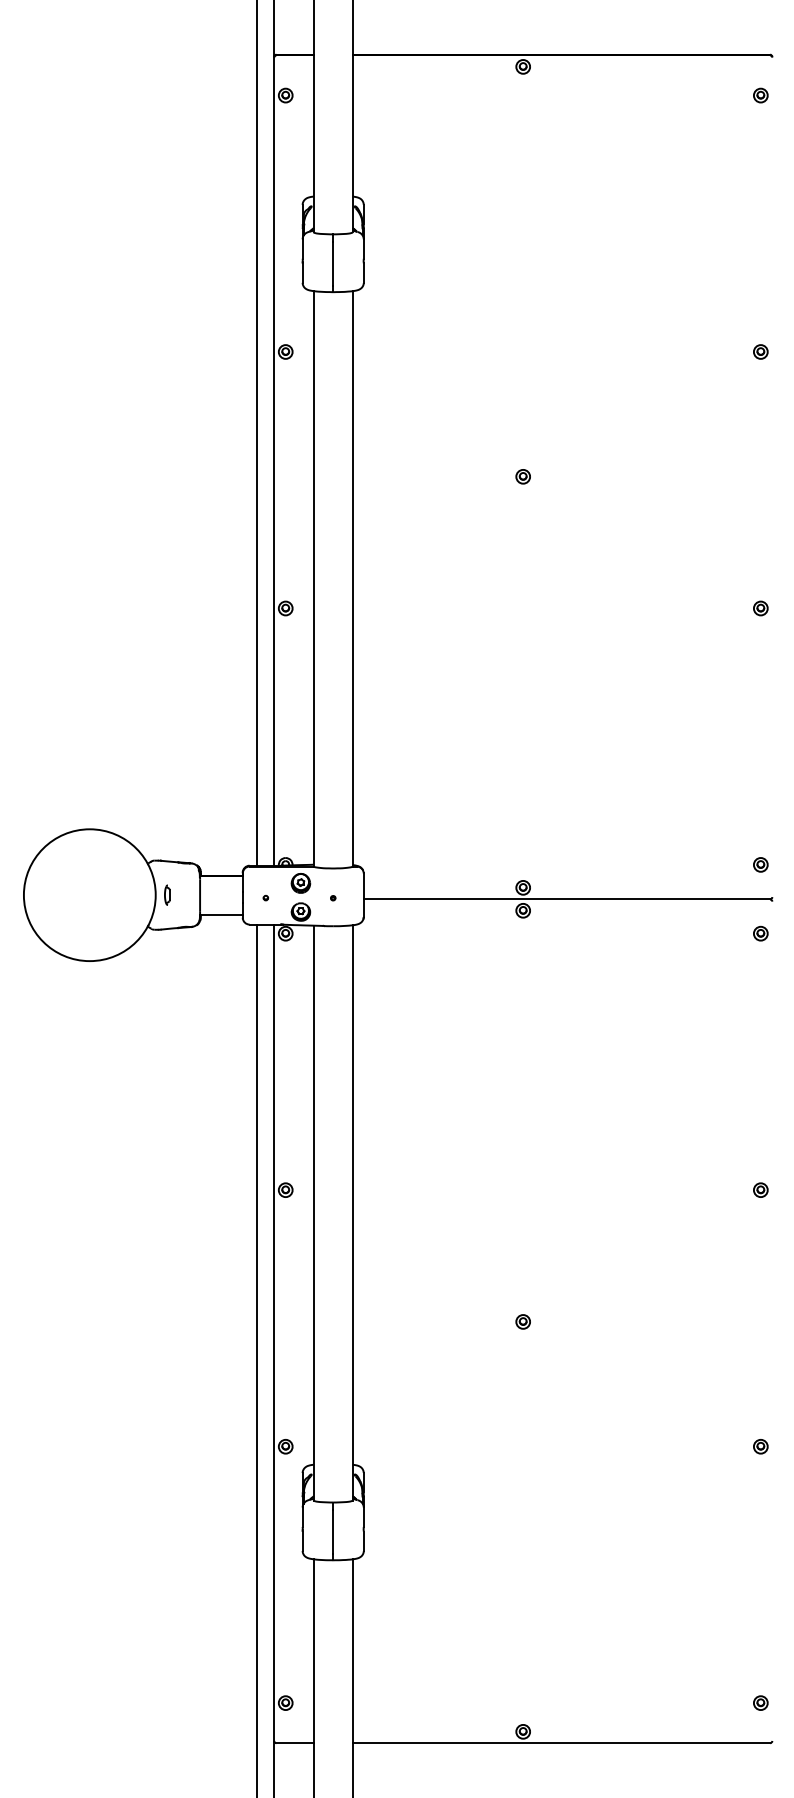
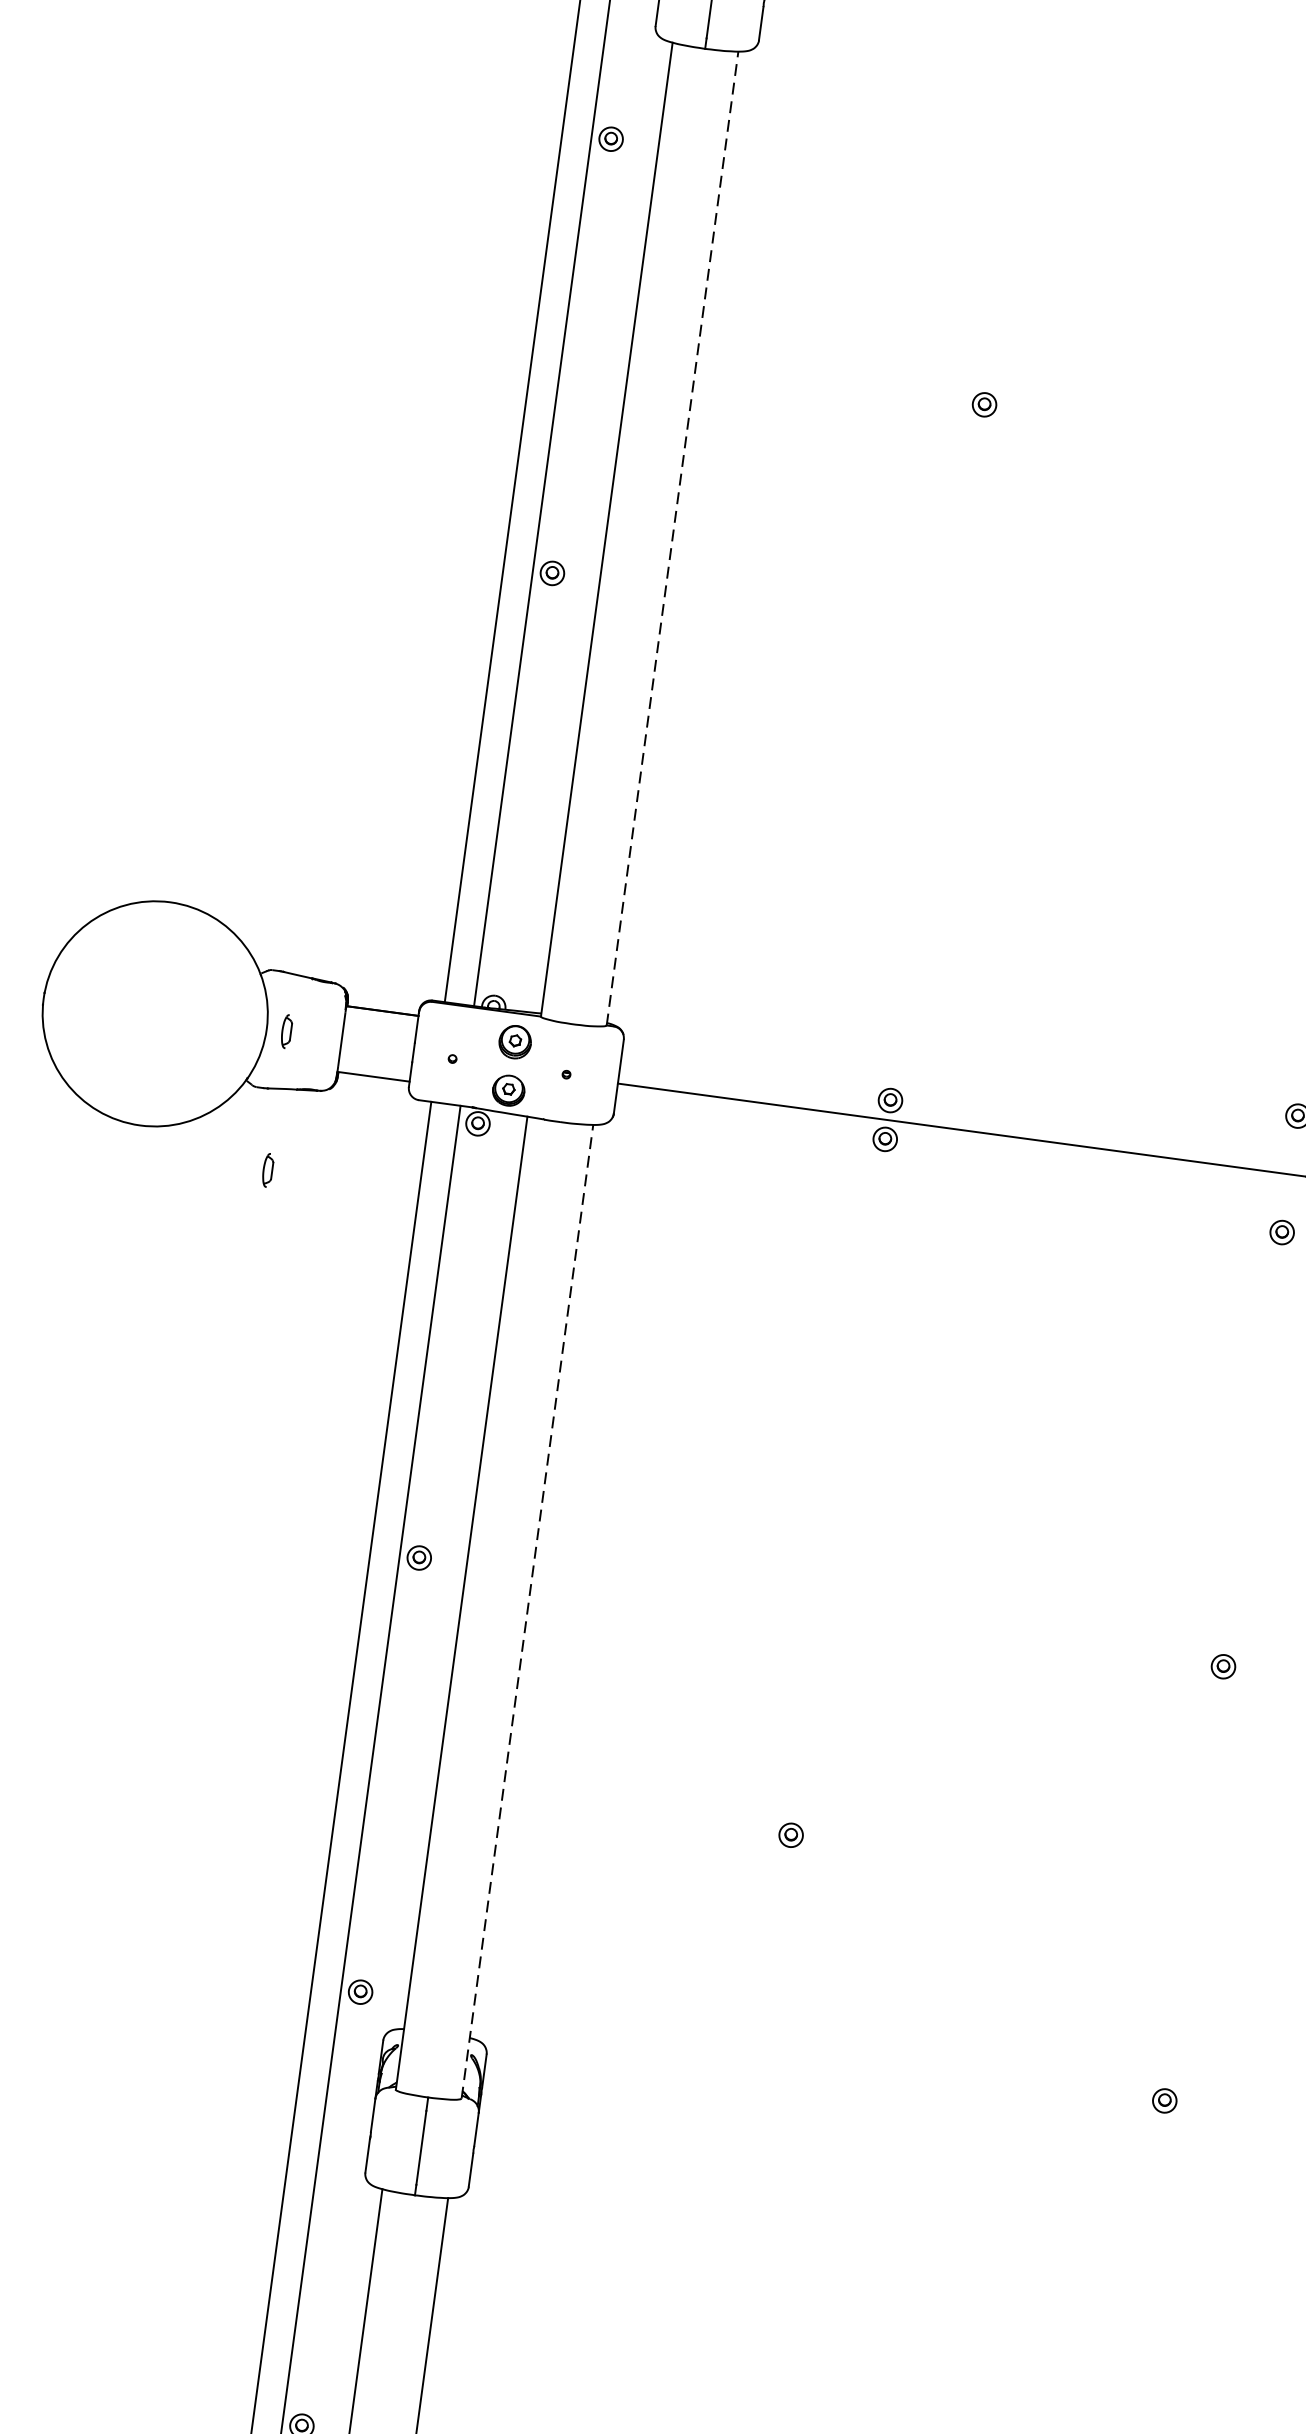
line: (352, 578) -> (672, 537), solid -> dashed
part: (167, 976) -> (268, 1169), added
line: (352, 1212) -> (527, 1611), solid -> dashed

